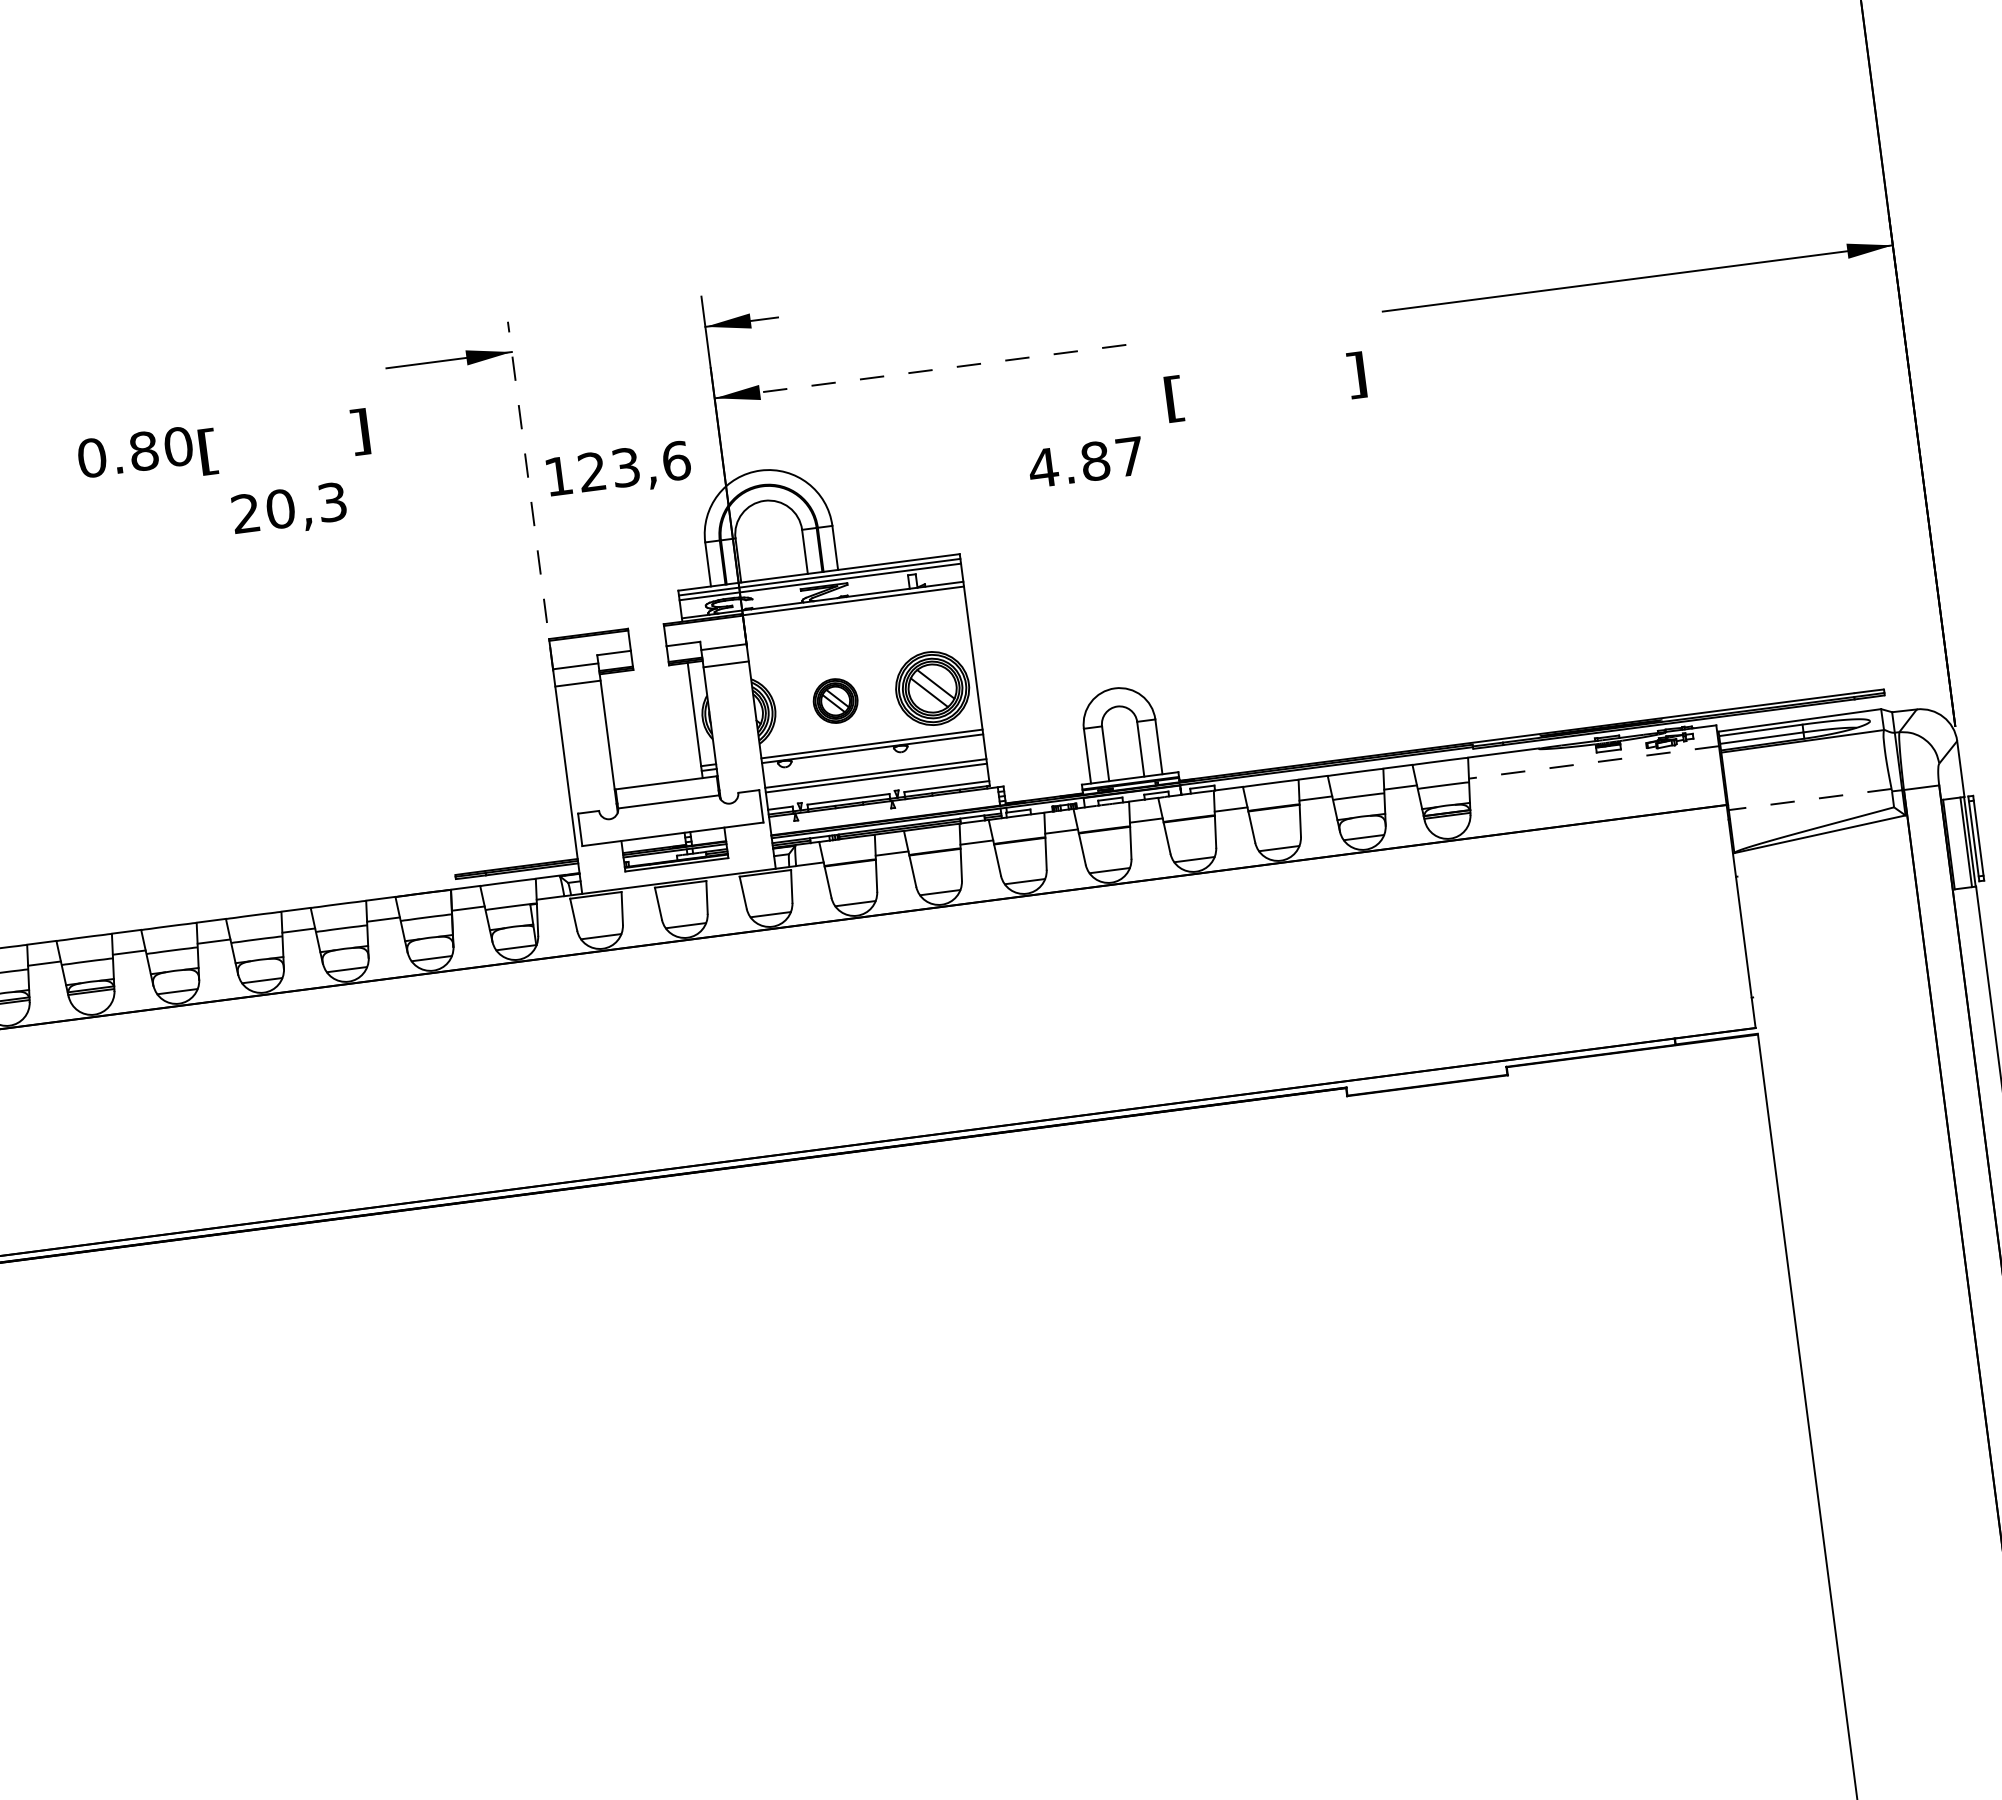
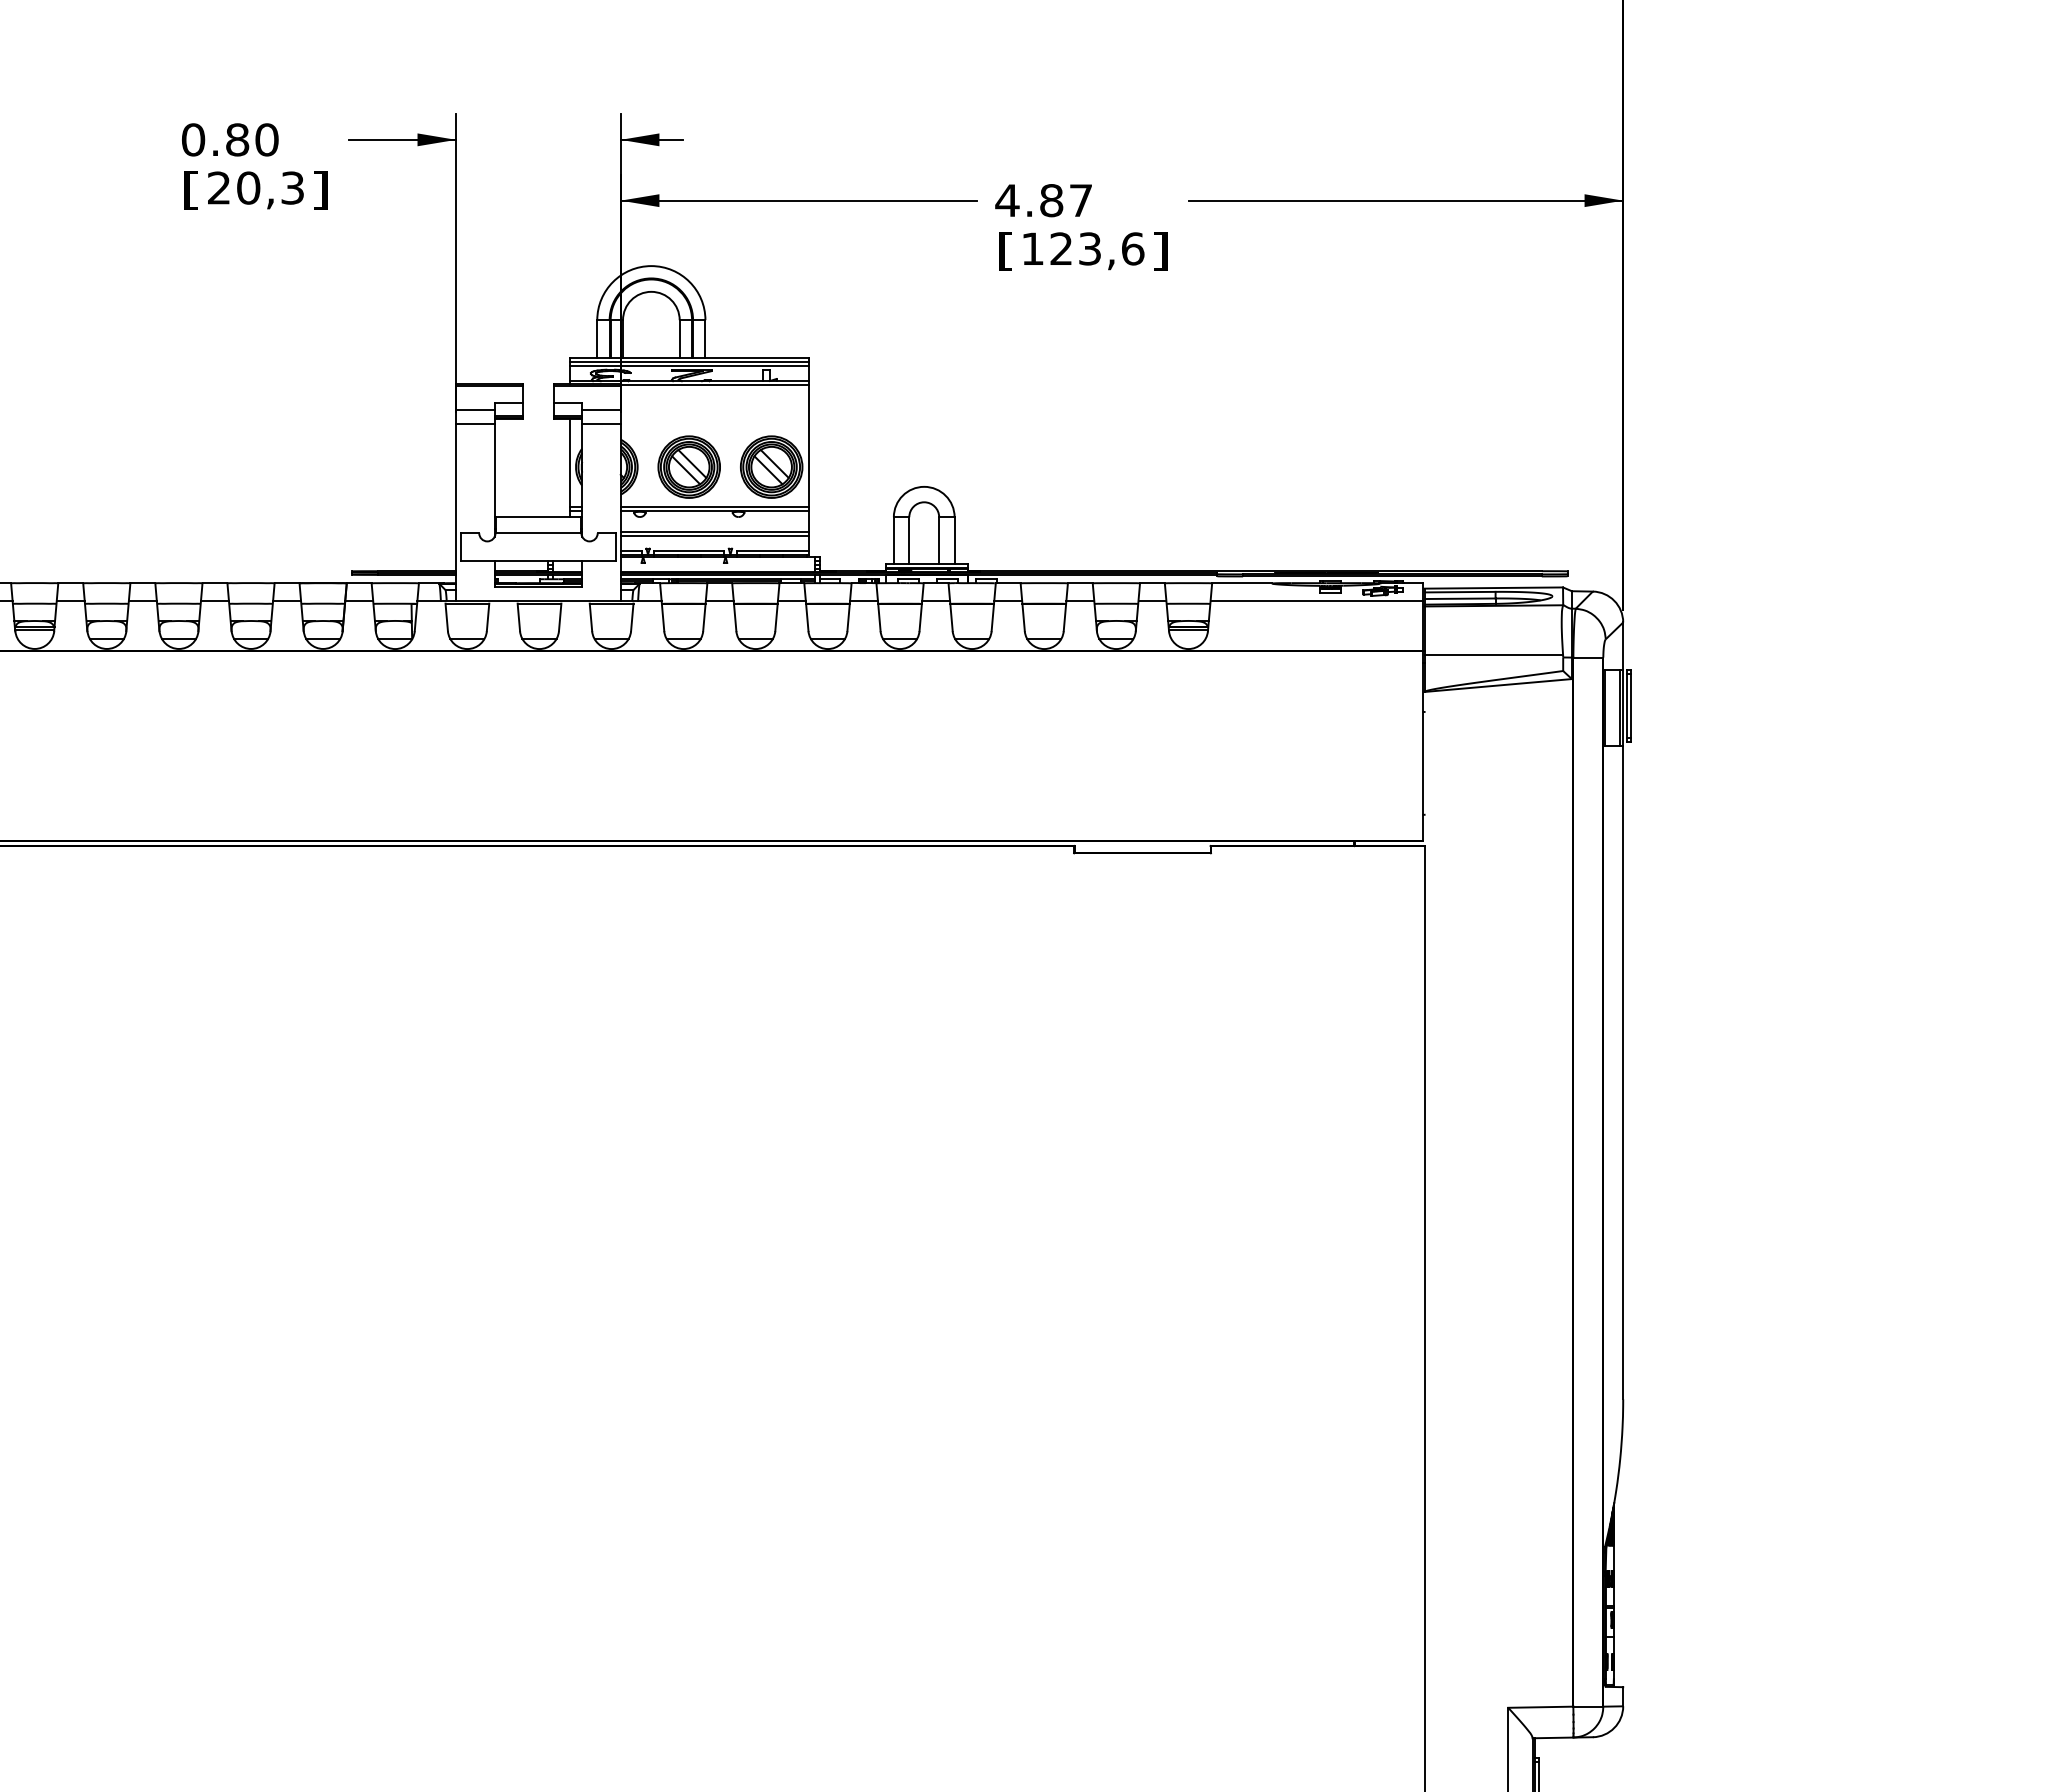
line: (923, 371) -> (798, 200), dashed -> solid
text: (135, 451) -> (230, 139), moved
text: (1085, 462) -> (1043, 200), moved
text: (618, 471) -> (1083, 251), moved
line: (530, 496) -> (456, 262), dashed -> solid
text: (289, 510) -> (255, 190), moved
part: (834, 700) -> (688, 466), size x1.67
line: (1593, 762) -> (1316, 600), dashed -> solid
line: (1809, 799) -> (1493, 655), dashed -> solid

